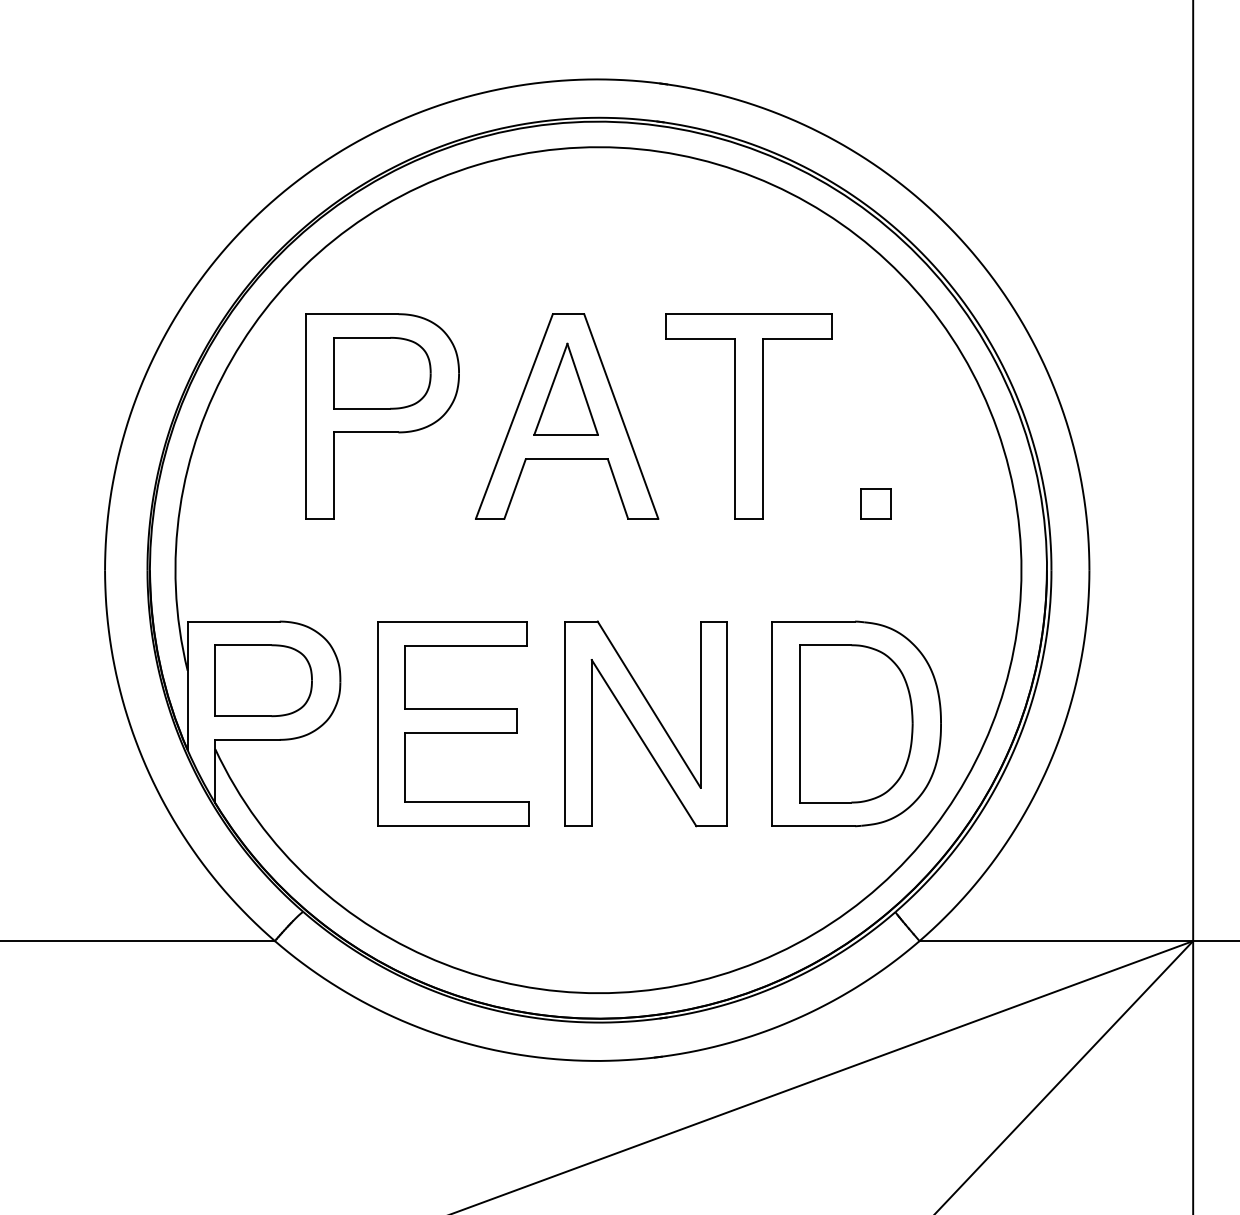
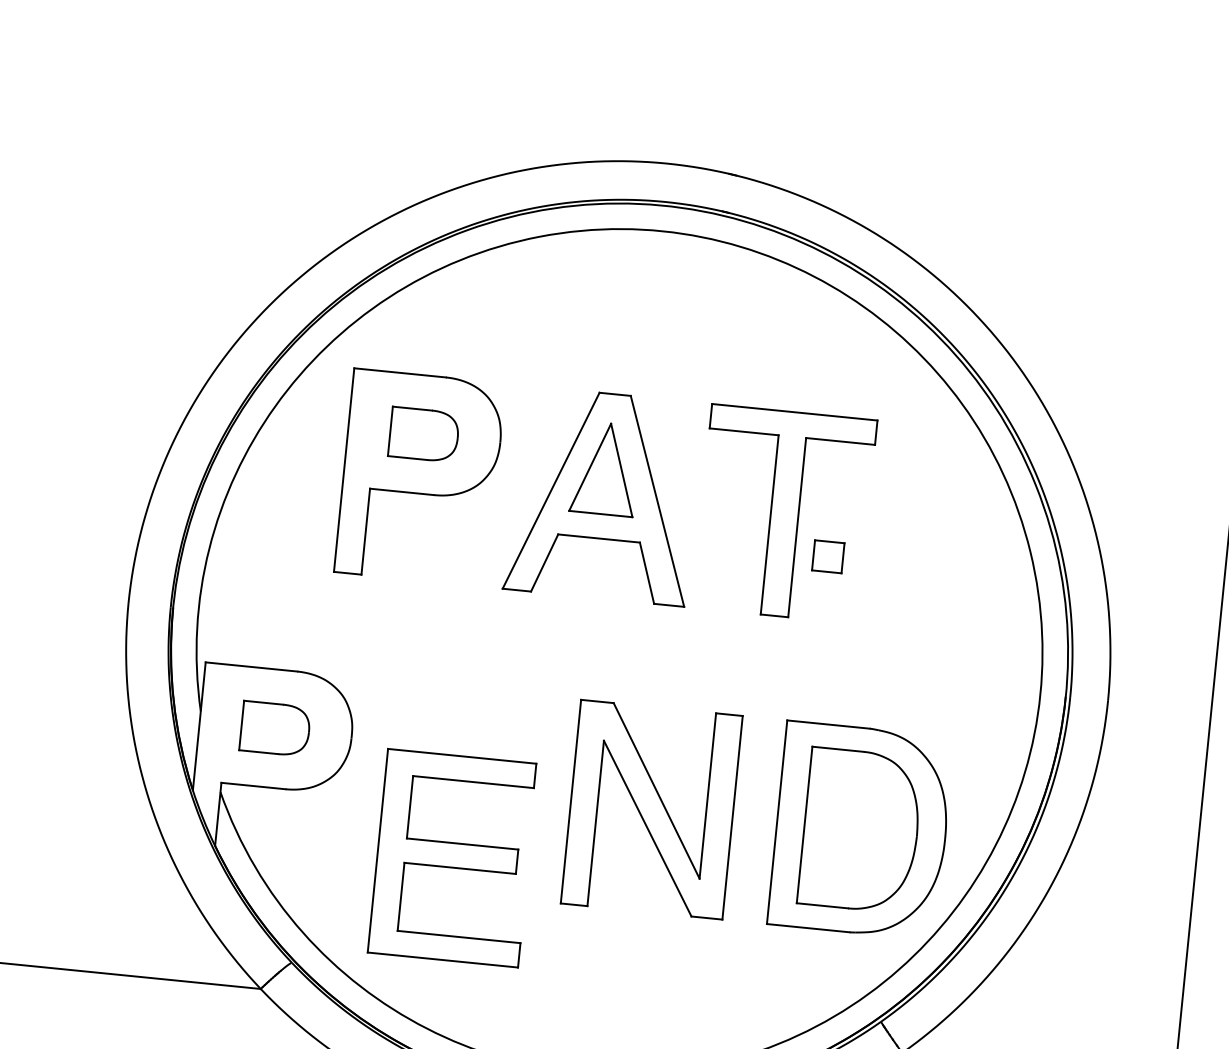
part: (382, 373) -> (424, 434), size x0.7
part: (875, 503) -> (828, 556), moved
part: (263, 680) -> (275, 728), size x0.7
part: (453, 723) -> (453, 857), moved

